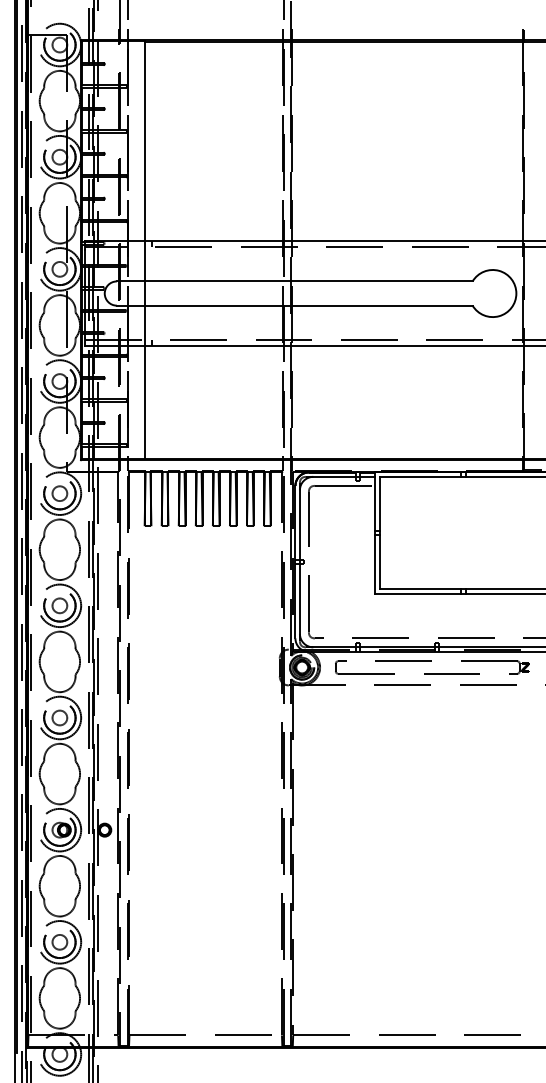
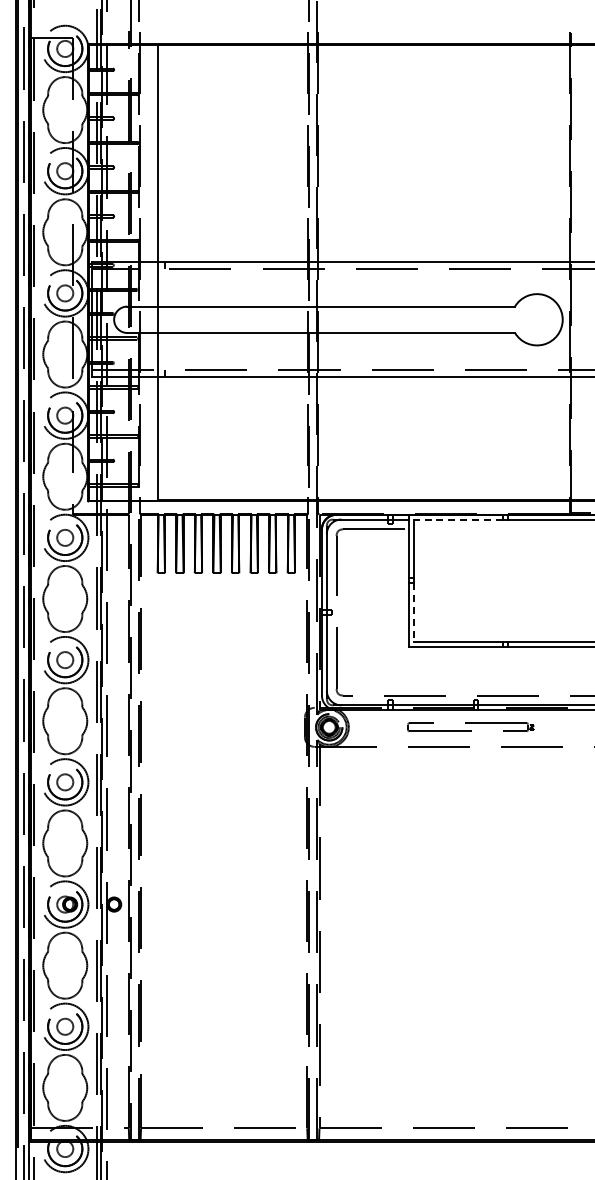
line: (419, 476) -> (457, 519), solid -> dashed
line: (379, 562) -> (413, 612), solid -> dashed
part: (431, 666) -> (470, 726), size x0.6

